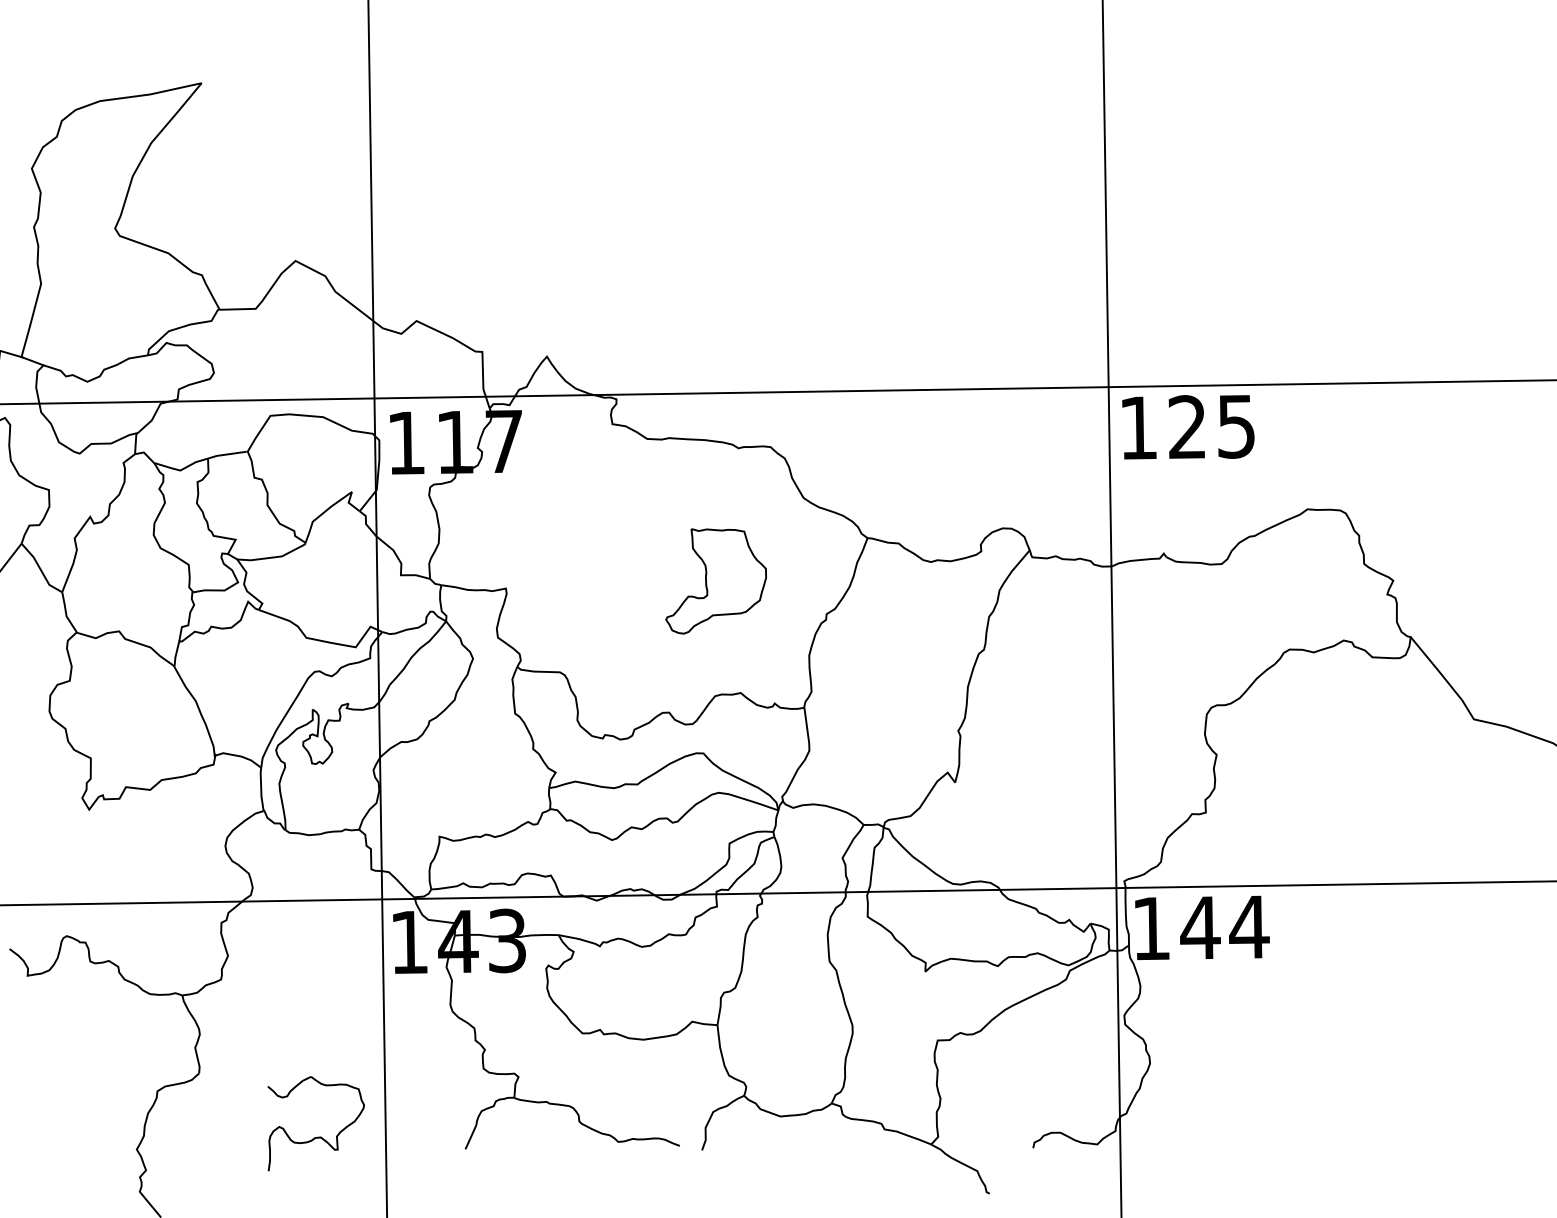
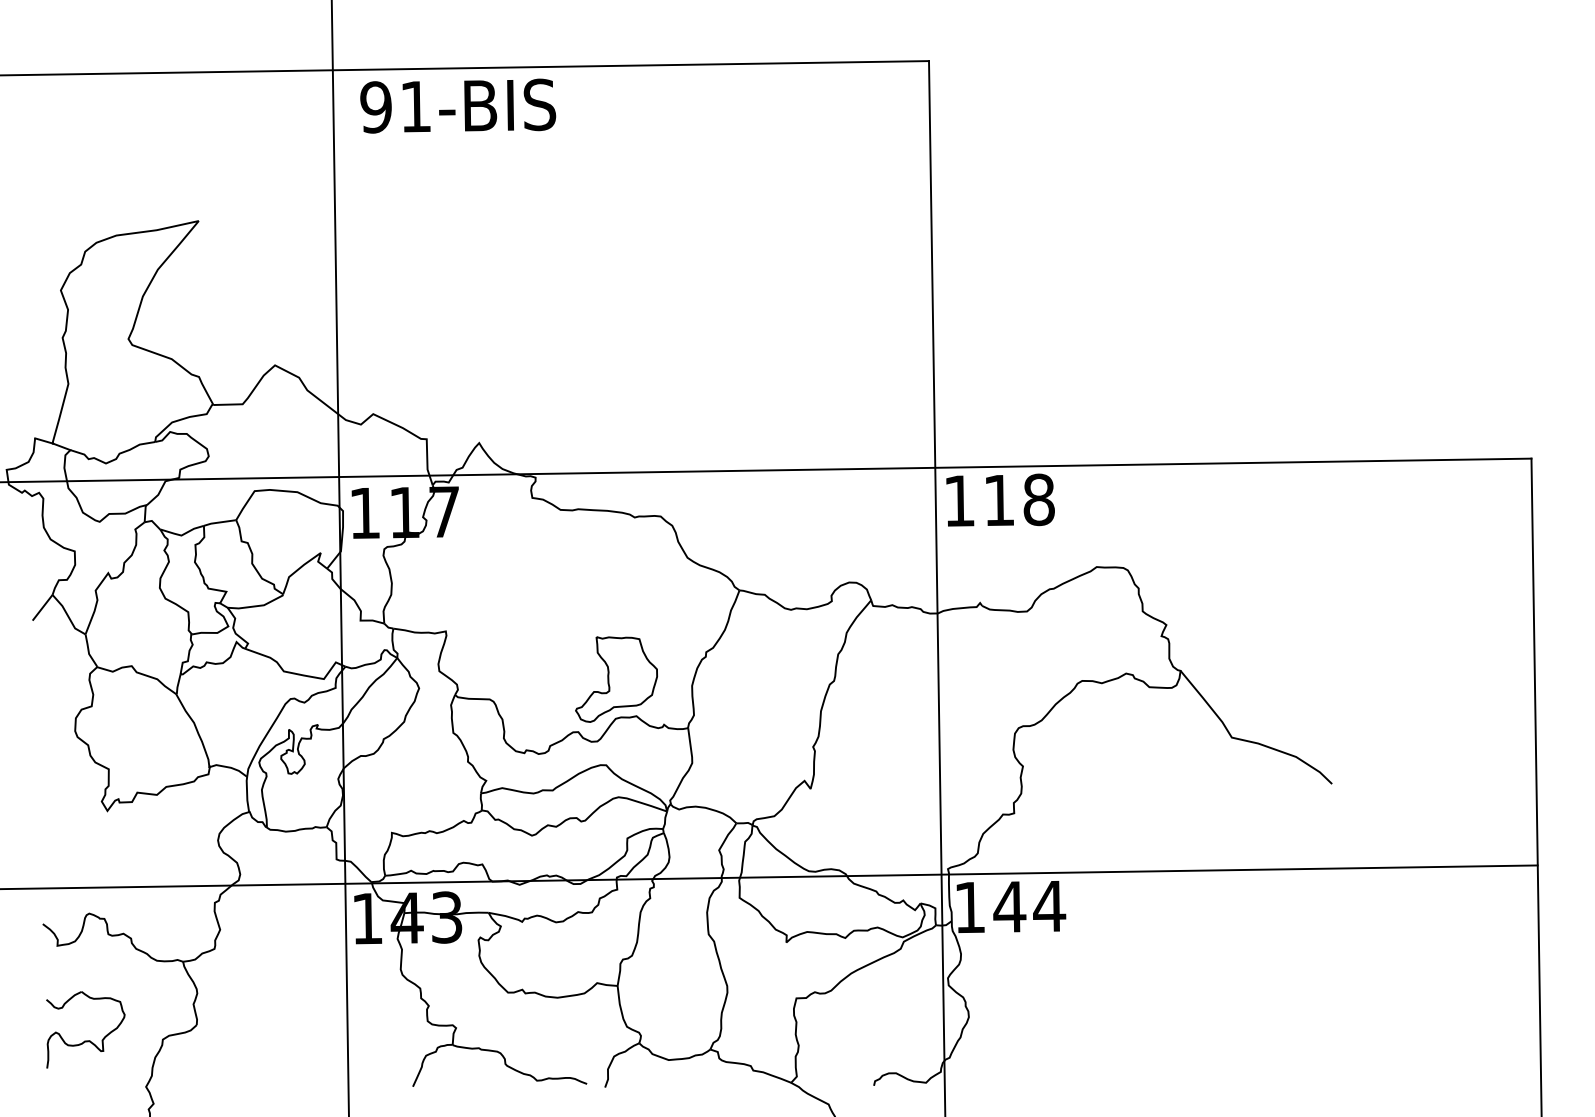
text: (1212, 426) -> (1019, 499), 125 -> 118
part: (716, 581) -> (616, 679), moved
part: (315, 1136) -> (85, 1040), moved

